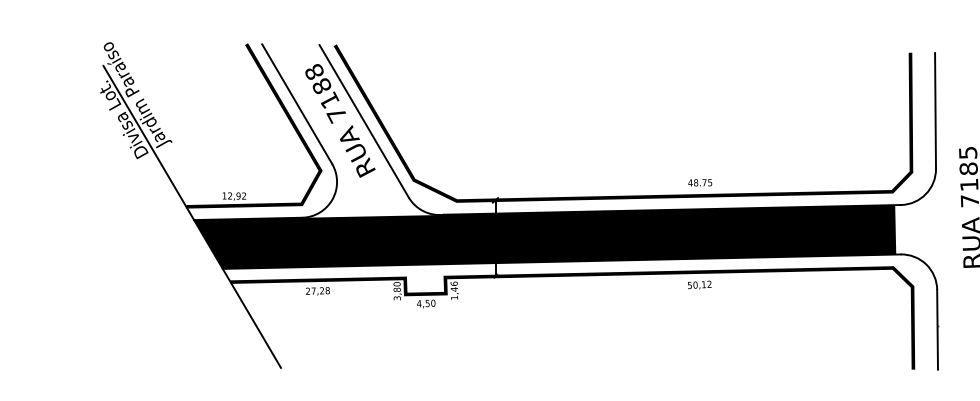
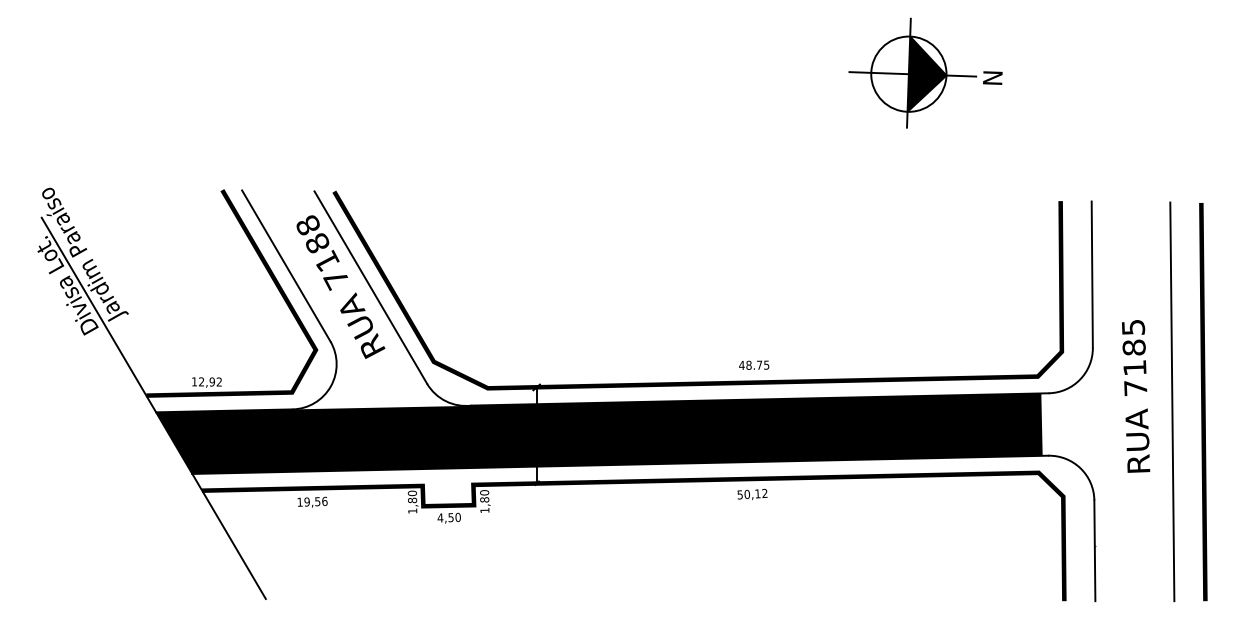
text: (700, 182) -> (754, 364), moved
text: (699, 284) -> (752, 493), moved
text: (454, 286) -> (484, 496), 1,46 -> 1,80
text: (317, 290) -> (312, 501), 27,28 -> 19,56
text: (397, 297) -> (412, 510), 3,80 -> 1,80

